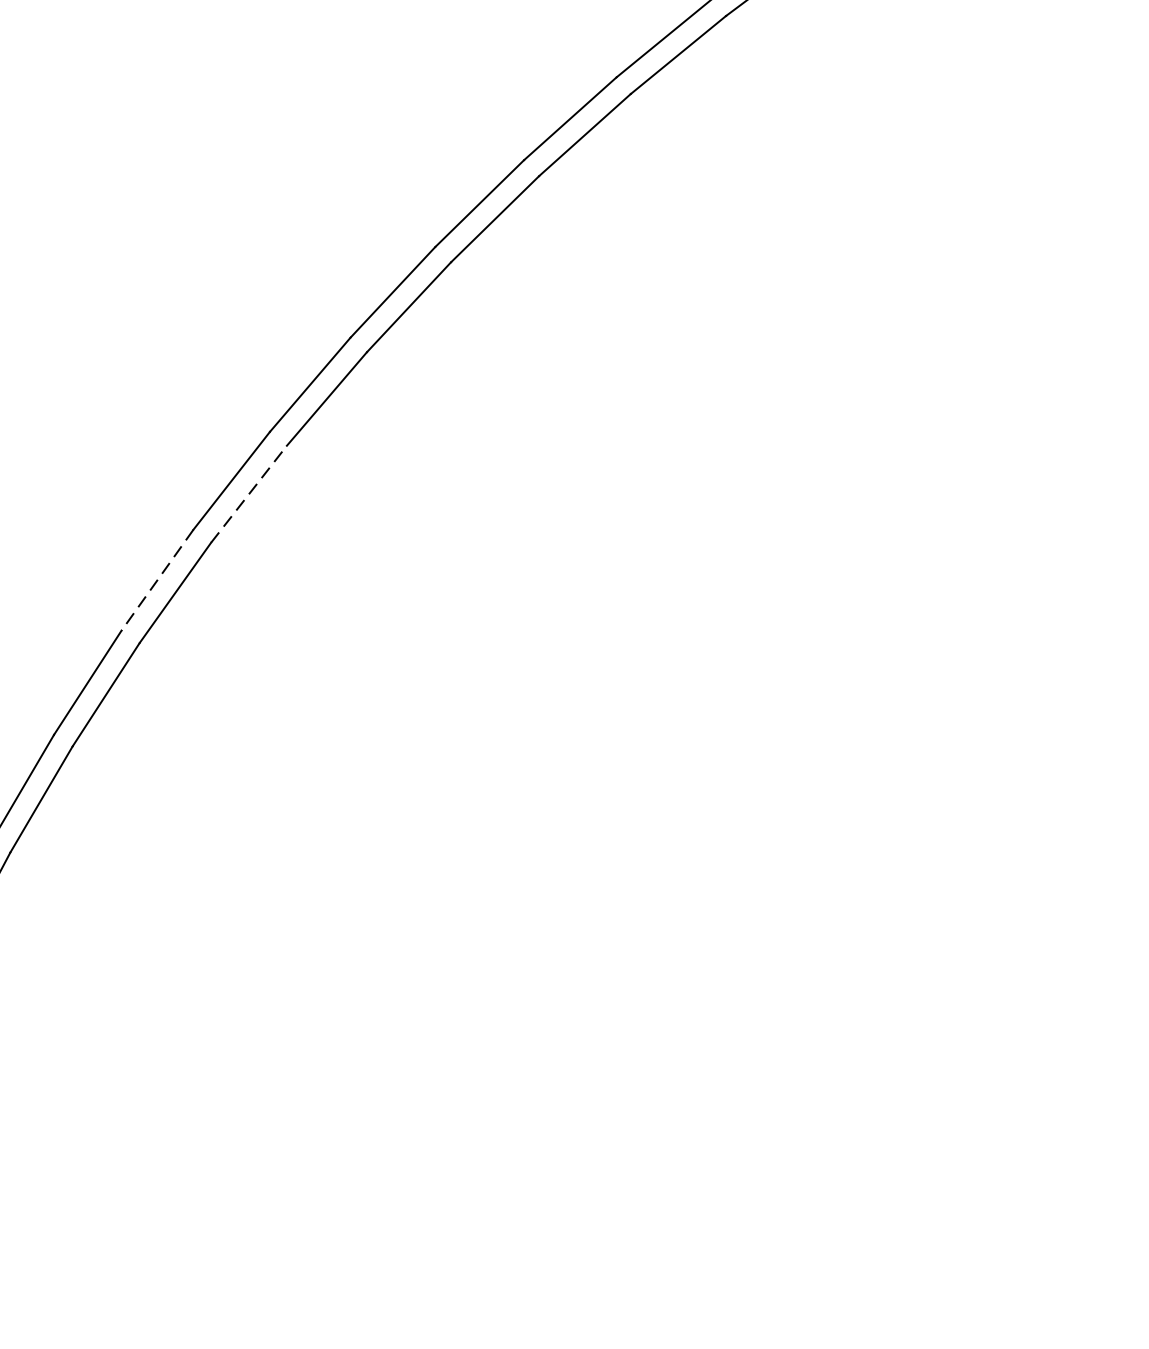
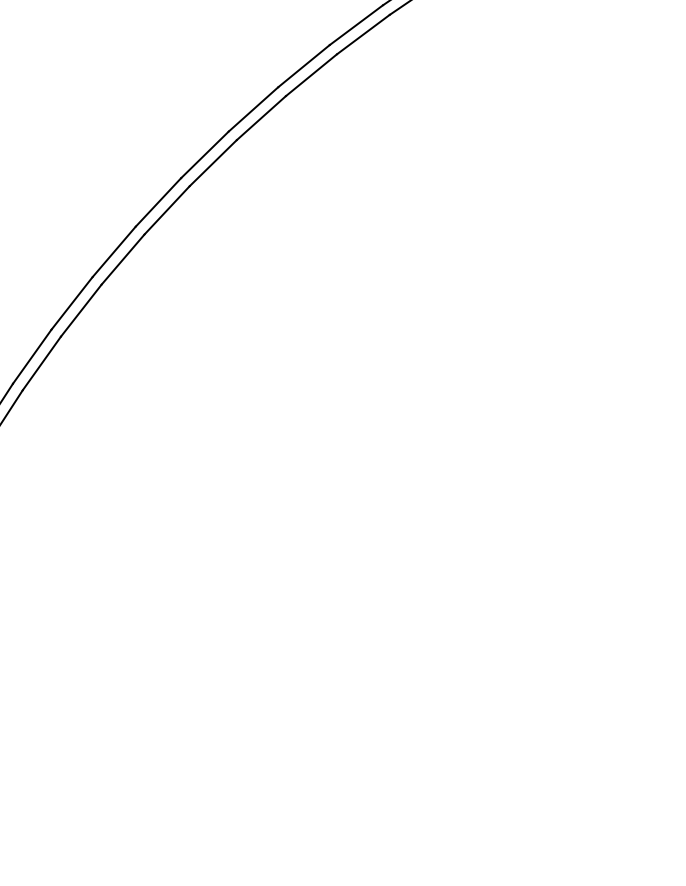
line: (249, 494) -> (81, 310), dashed -> solid
line: (156, 581) -> (31, 357), dashed -> solid

